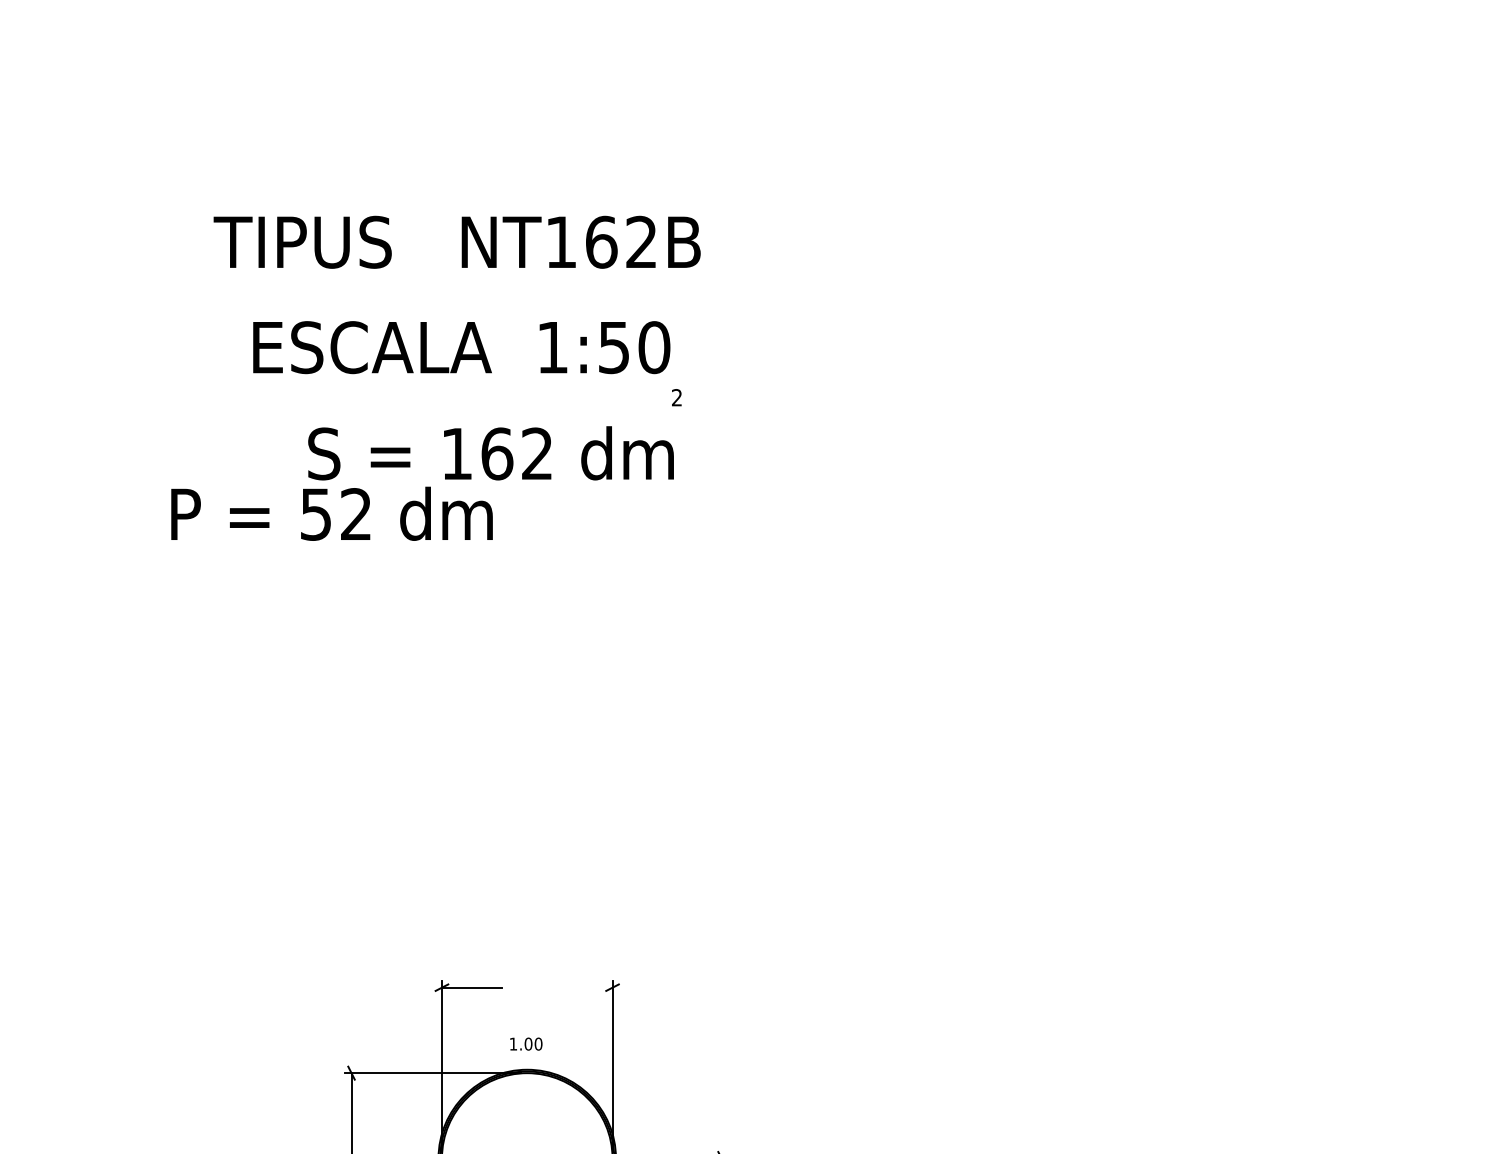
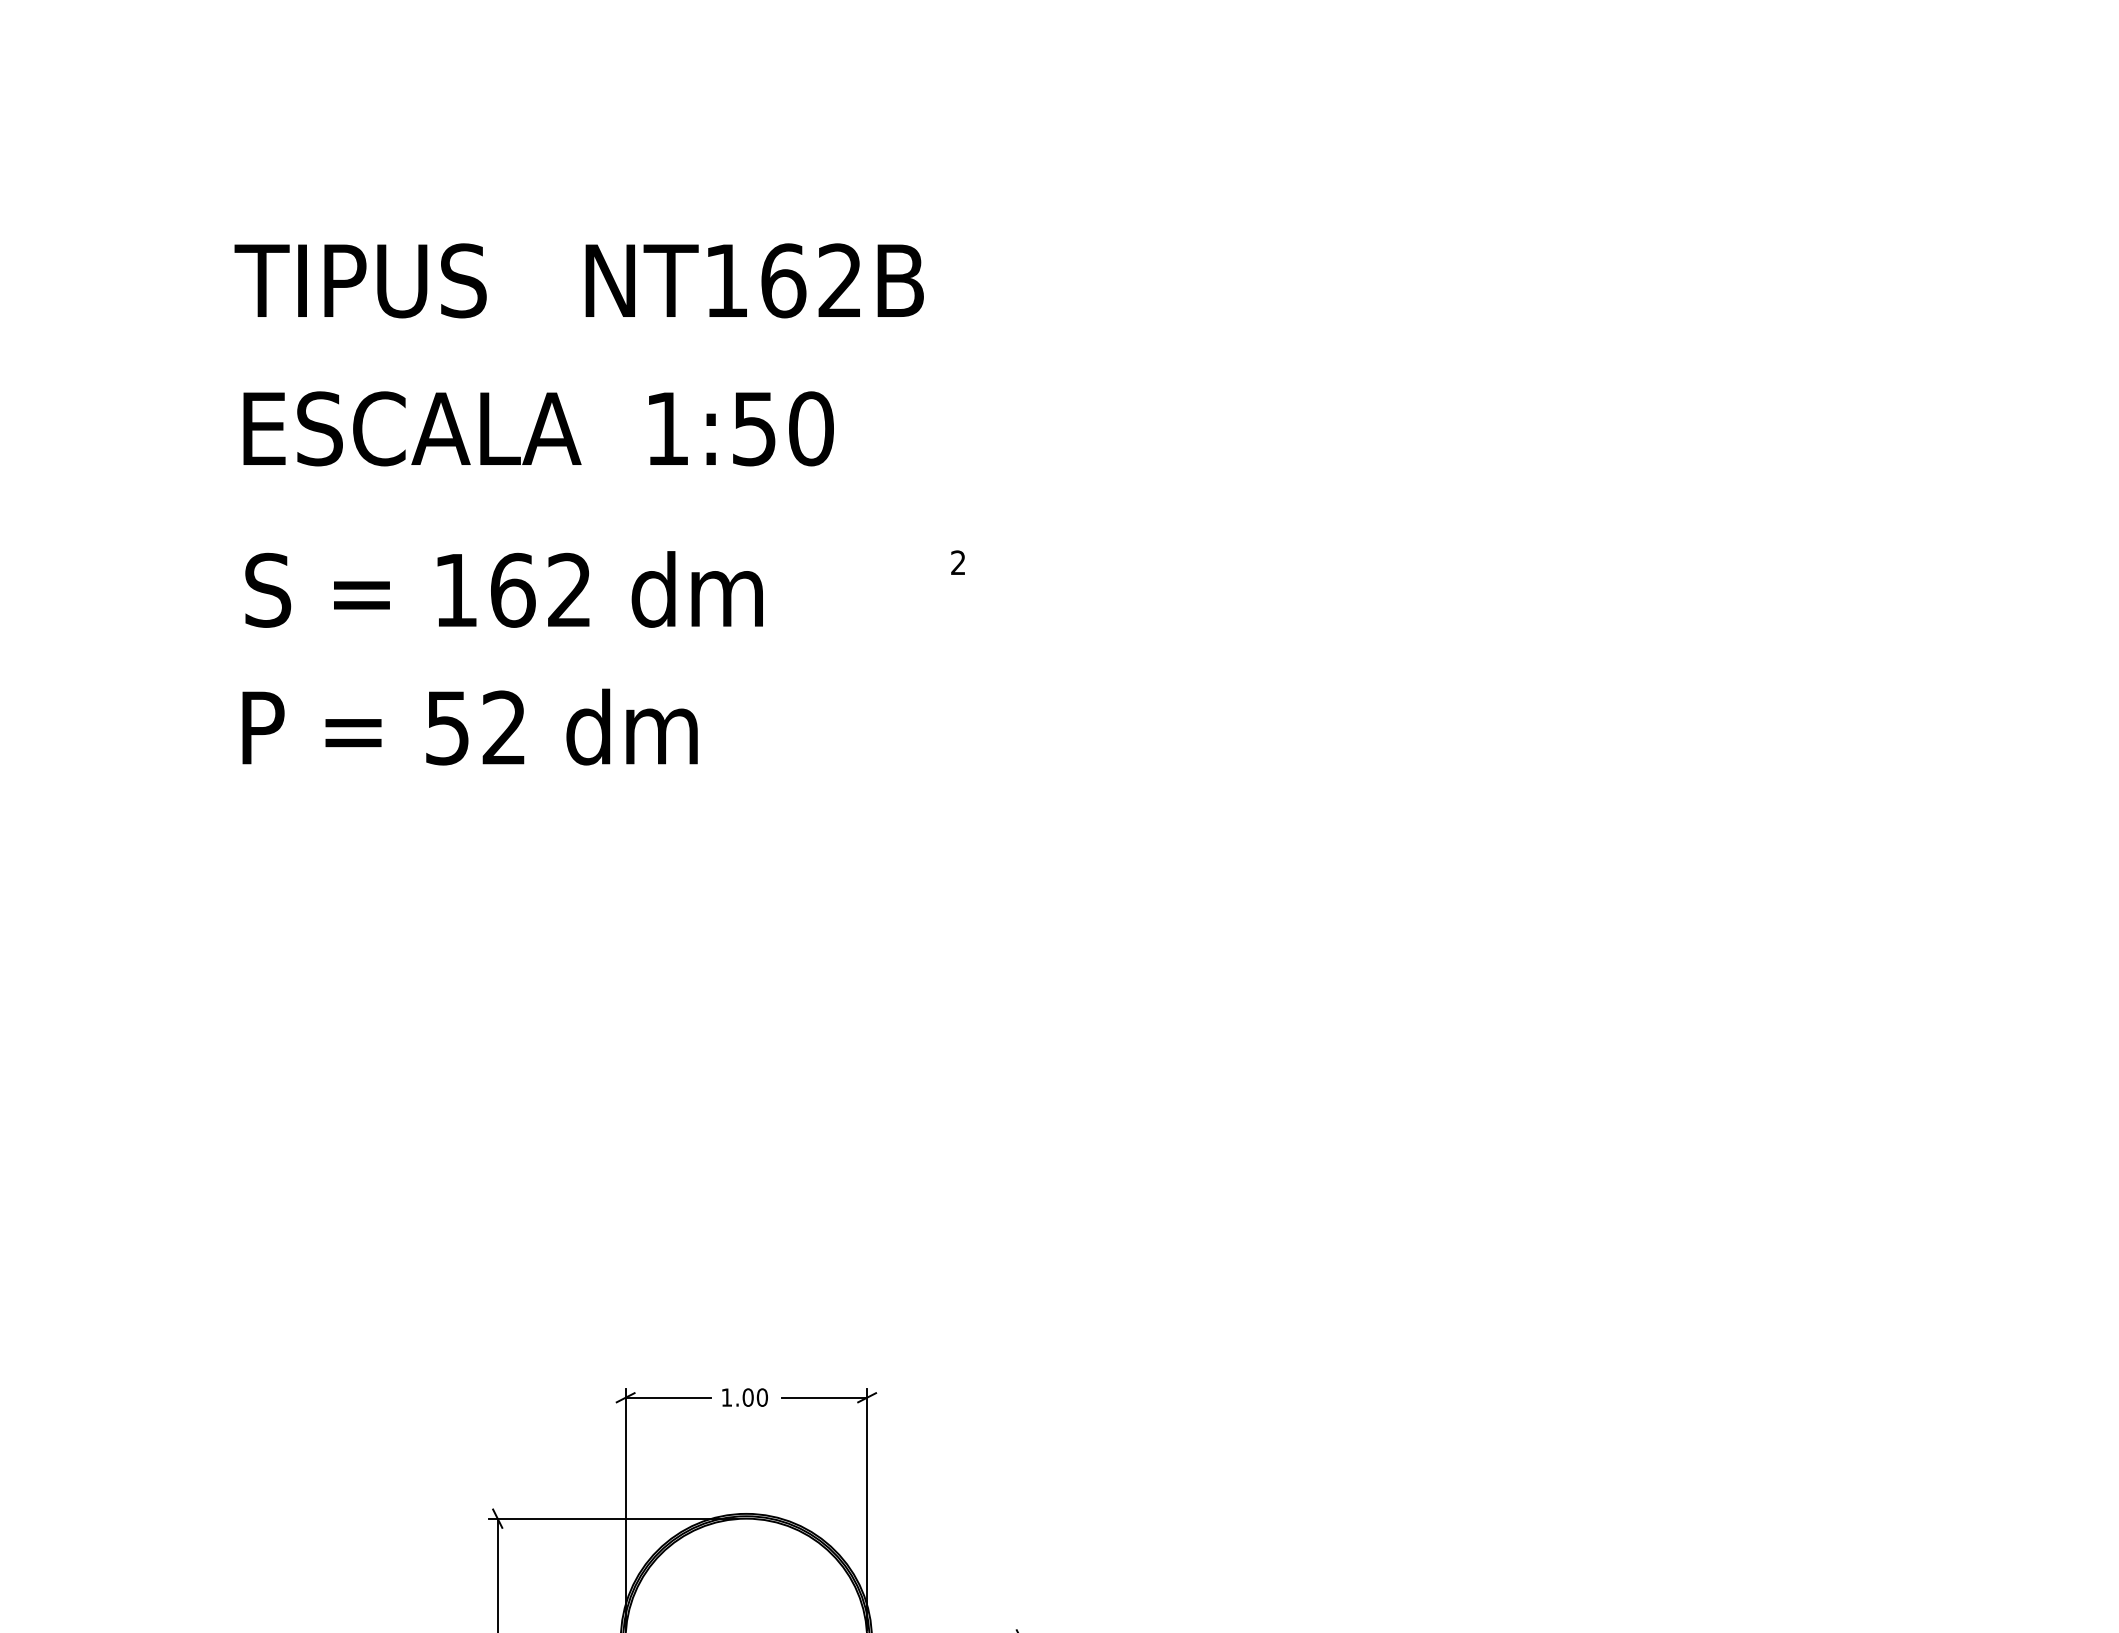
text: (456, 242) -> (578, 280), moved
text: (461, 347) -> (538, 428), moved
text: (490, 453) -> (503, 589), moved
line: (582, 987) -> (824, 1397), added
text: (525, 1044) -> (744, 1397), moved

